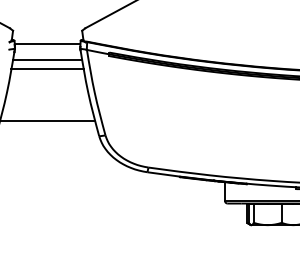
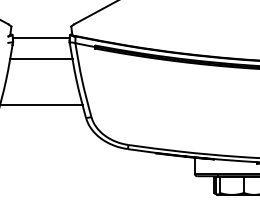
line: (47, 59) -> (41, 51), removed

